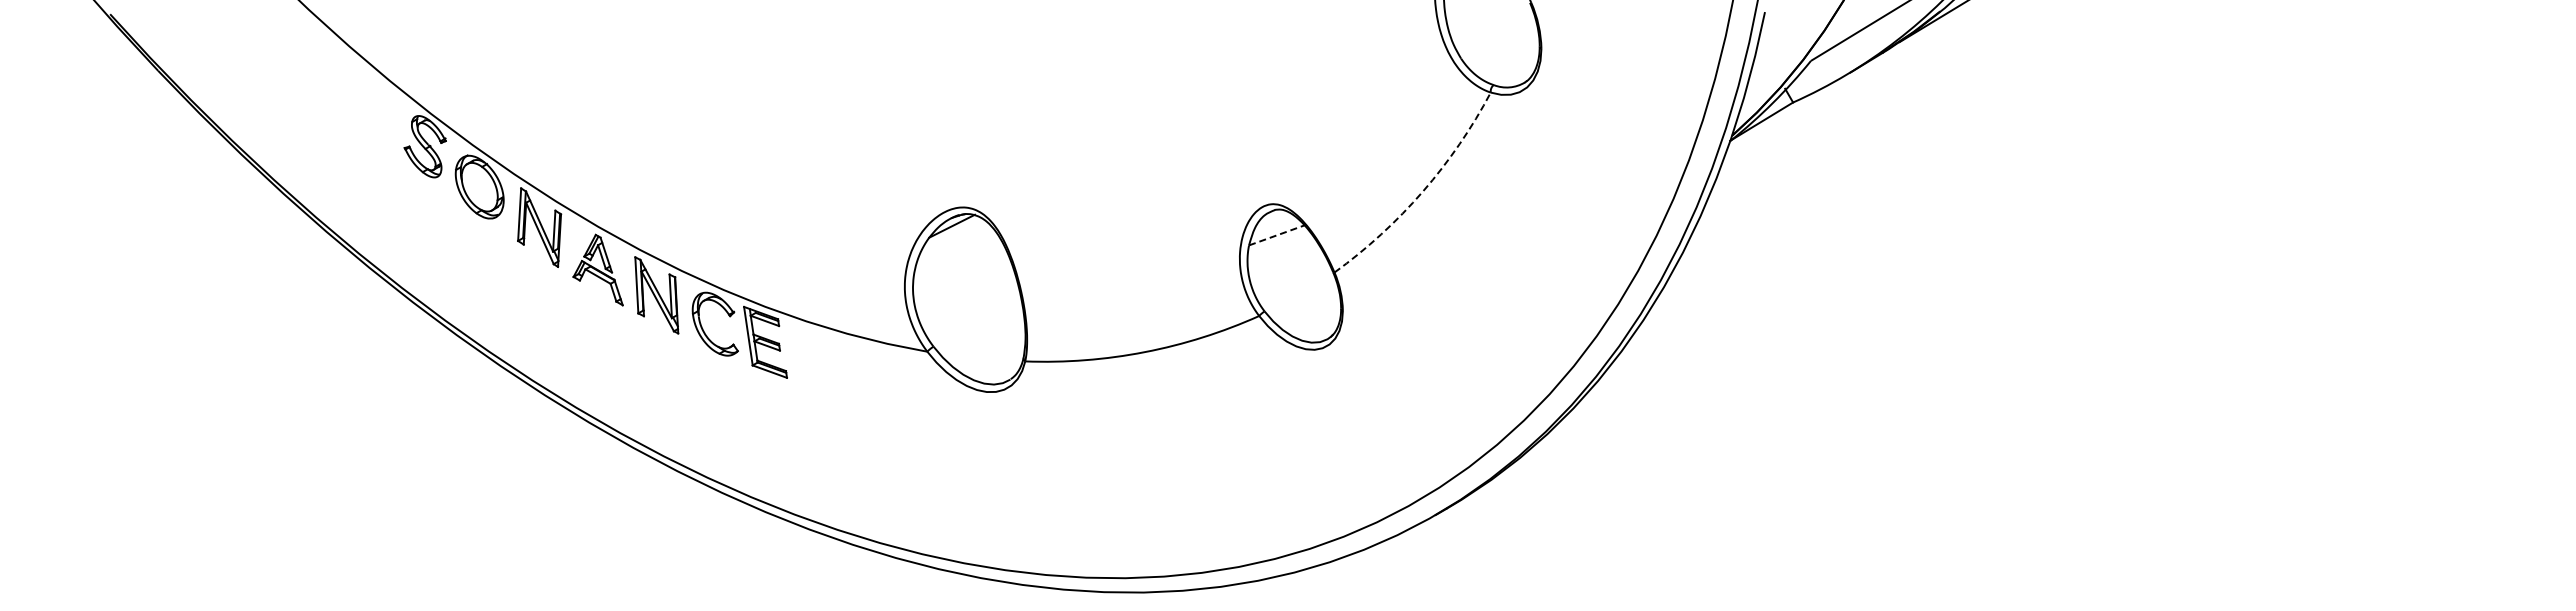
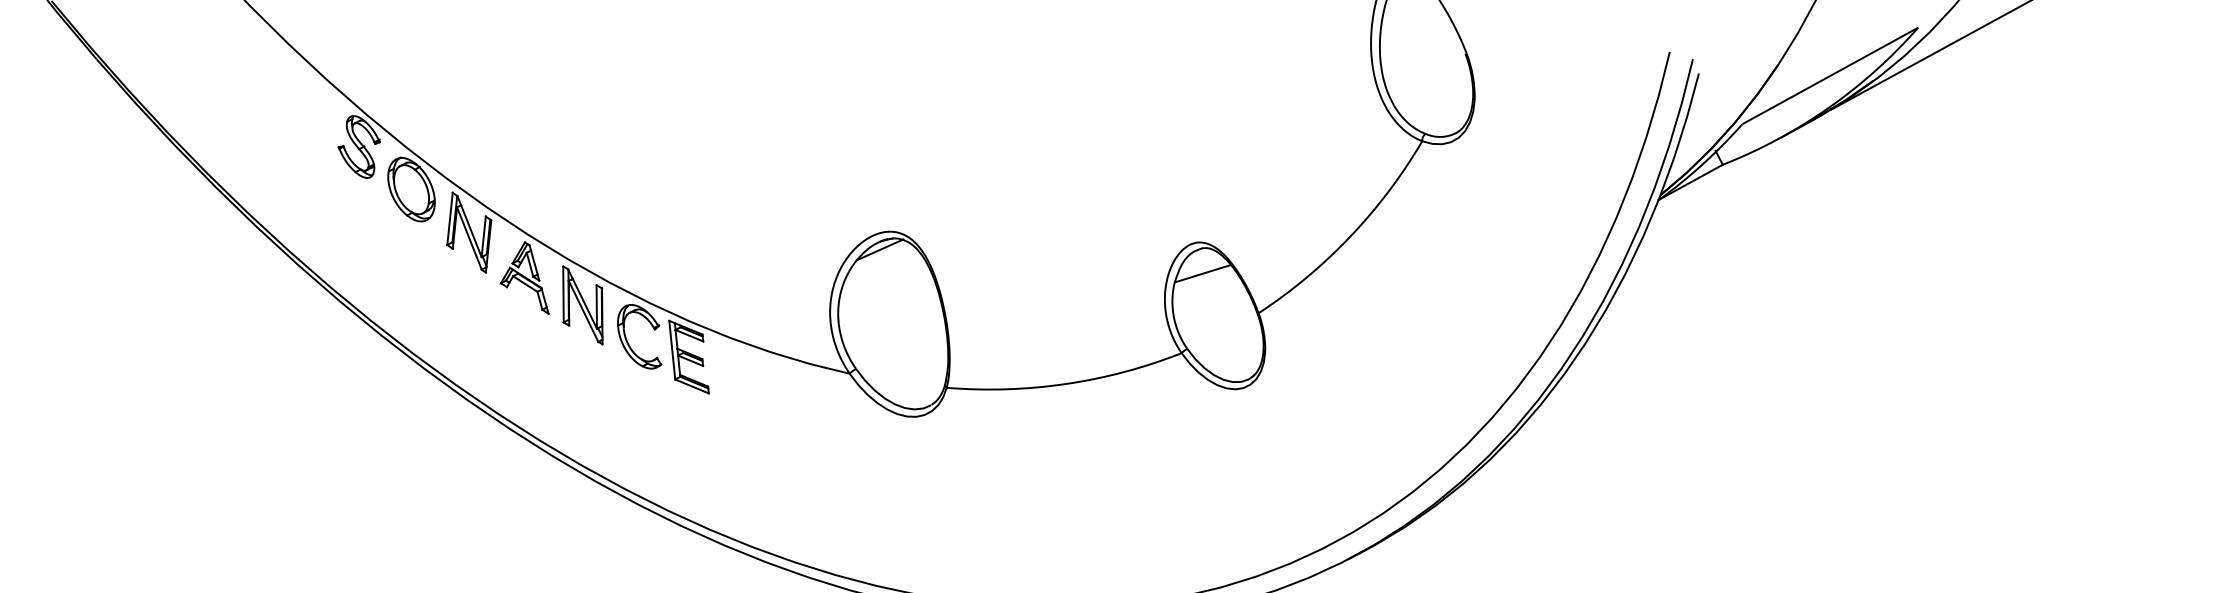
arc: (1422, 191) -> (1349, 236), dashed -> solid
line: (1276, 235) -> (1202, 273), dashed -> solid

